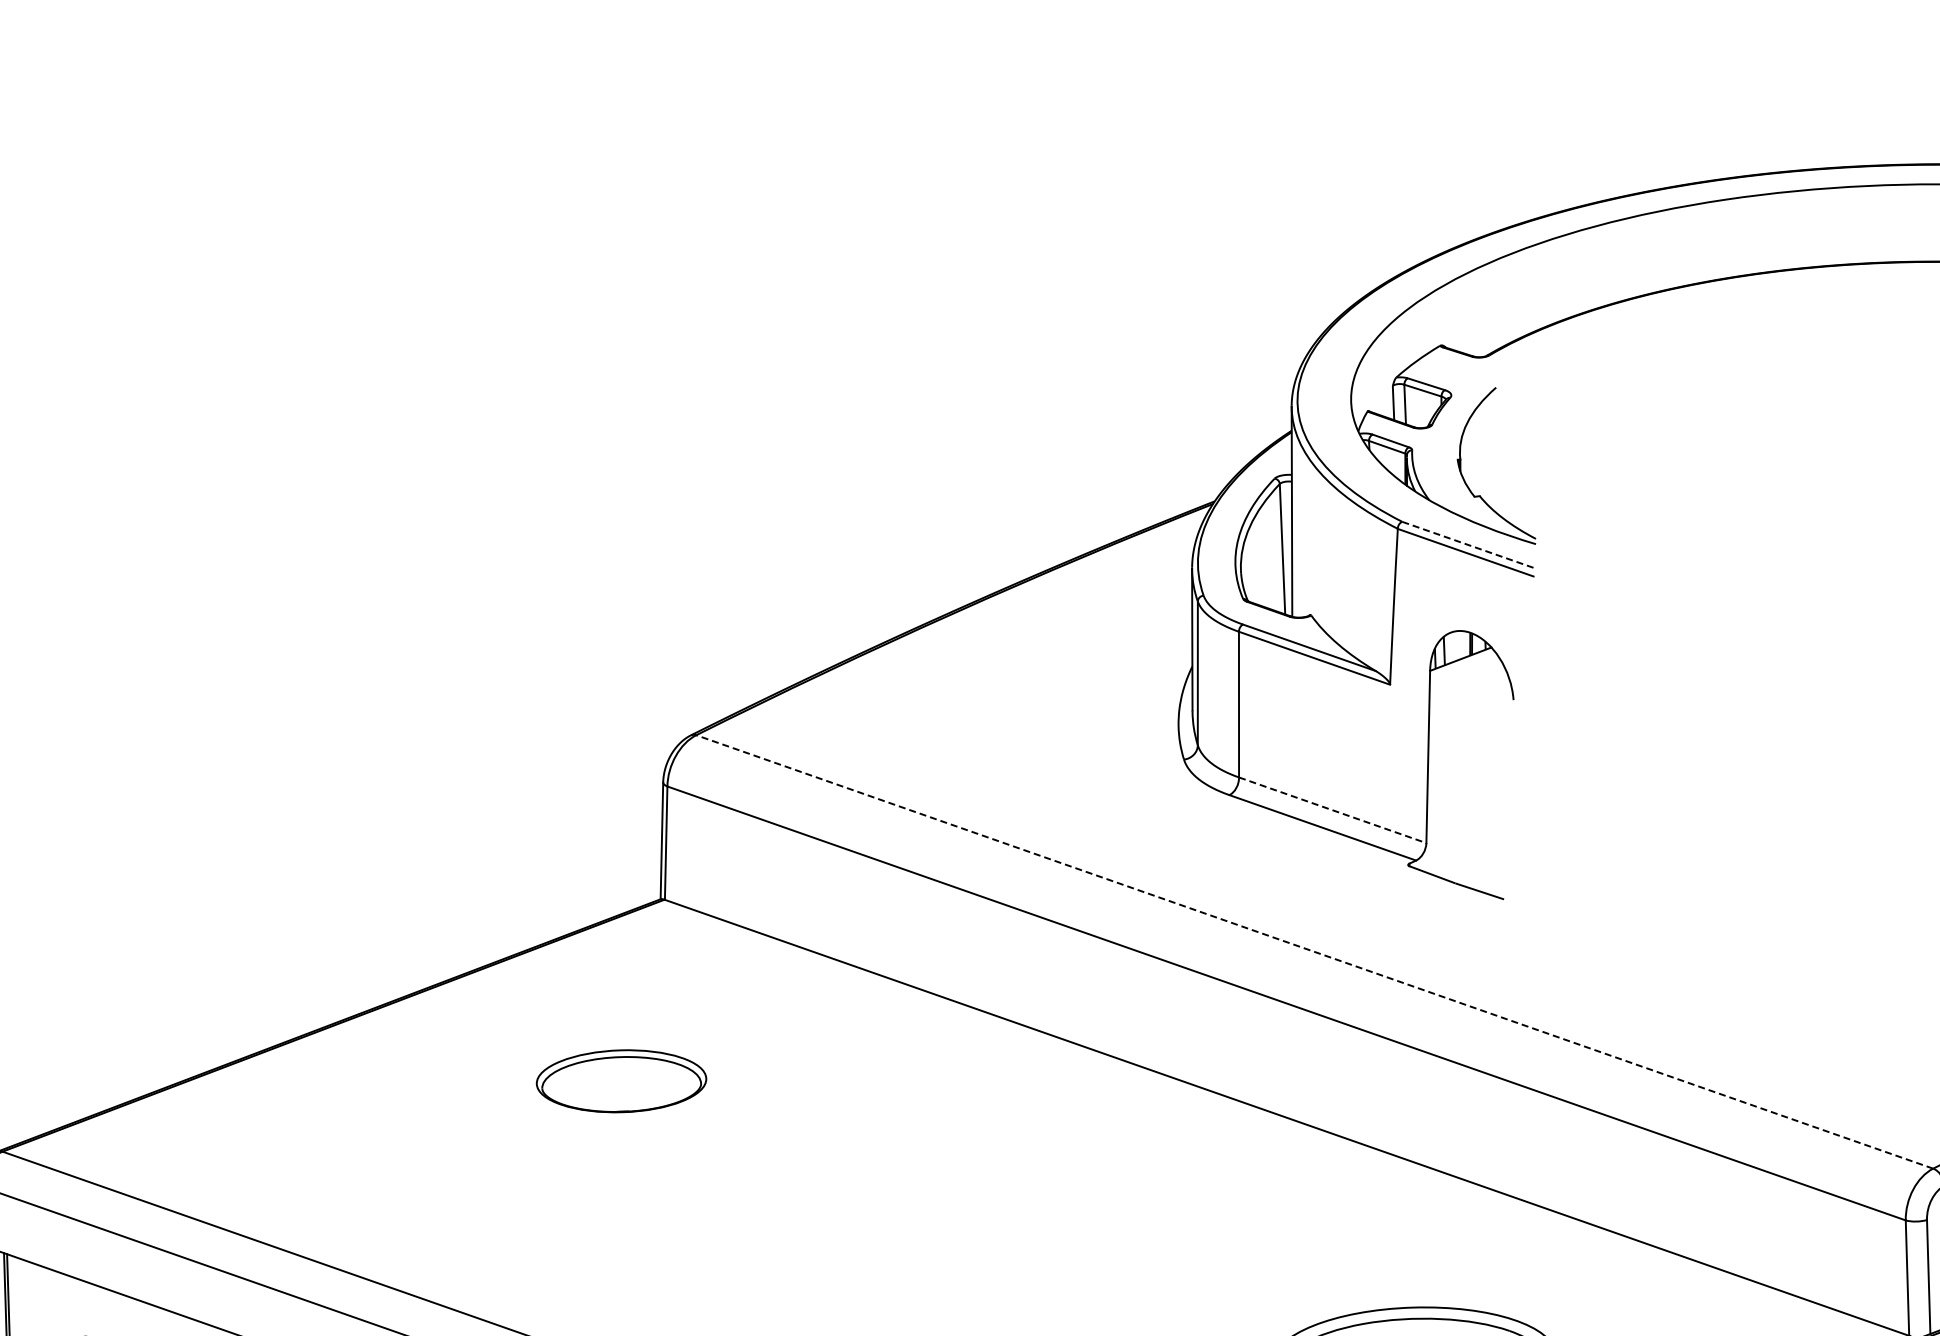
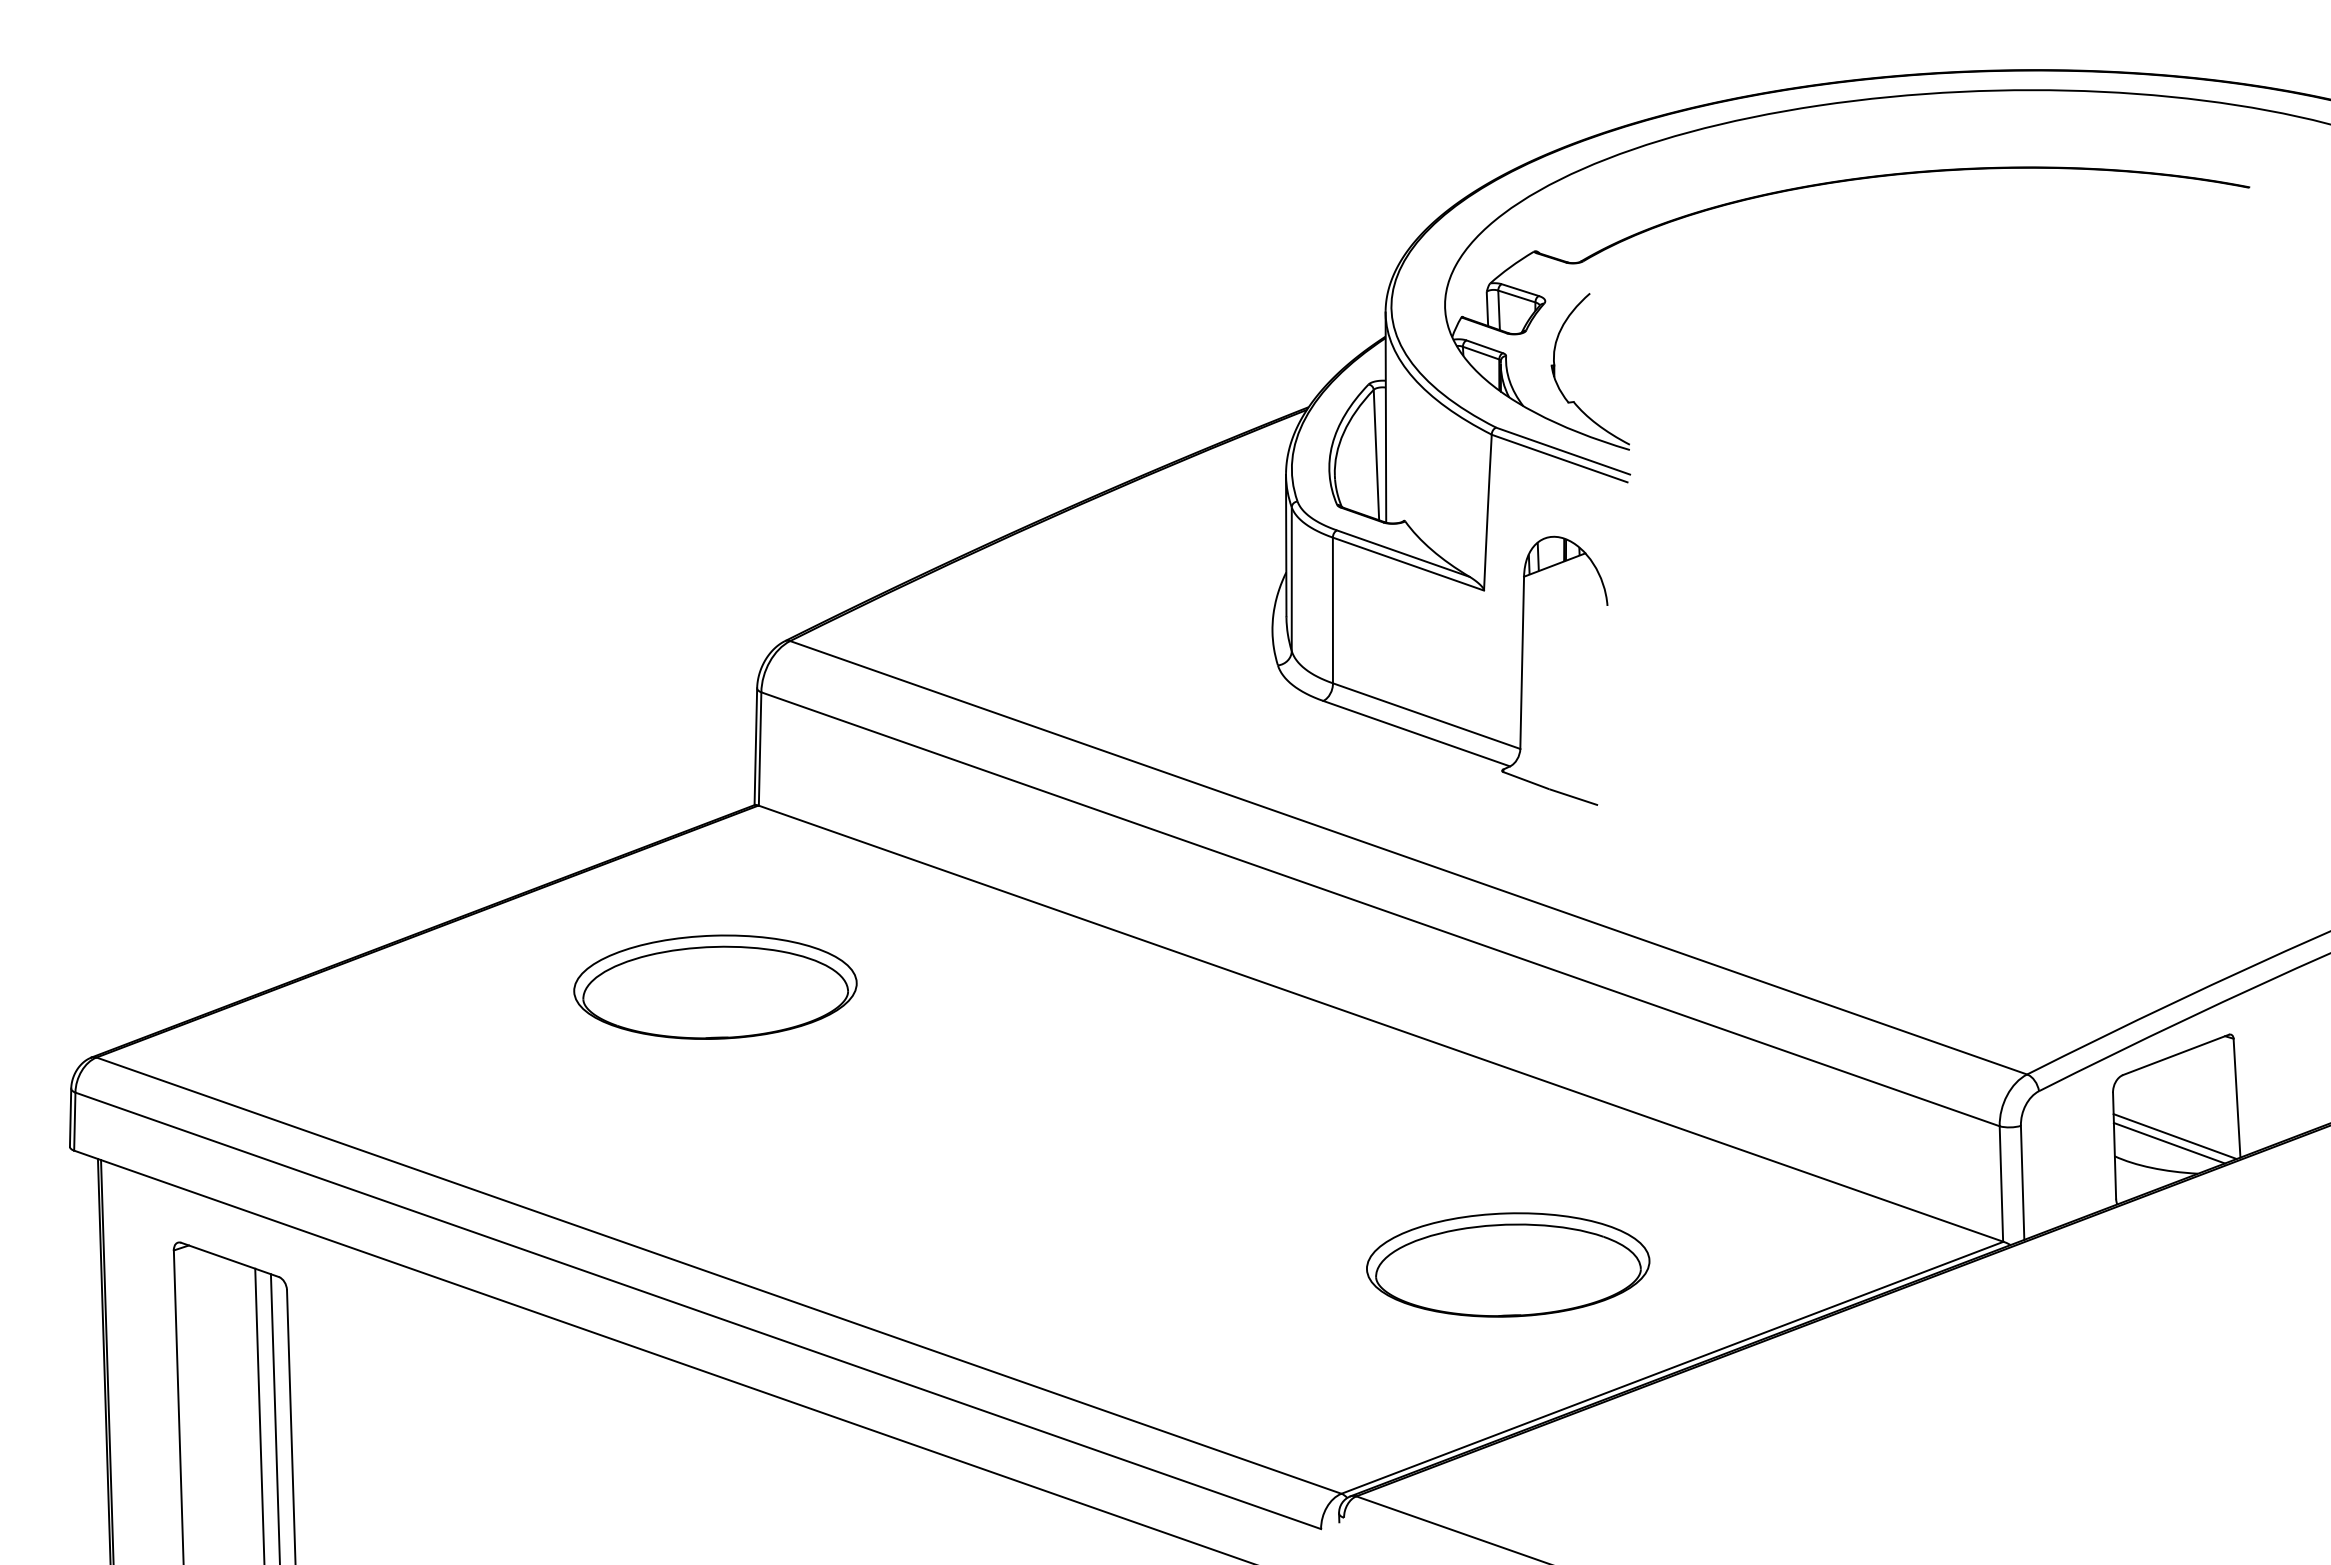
line: (1469, 545) -> (1563, 451), dashed -> solid
line: (1333, 810) -> (1427, 716), dashed -> solid
line: (1314, 951) -> (1408, 857), dashed -> solid
part: (621, 1080) -> (715, 986), size x1.67

